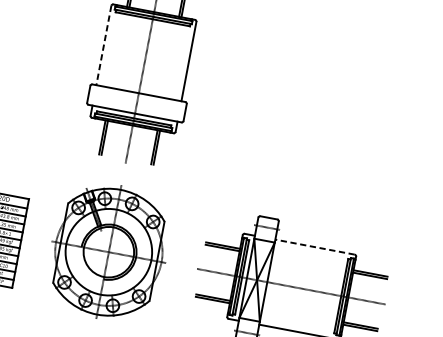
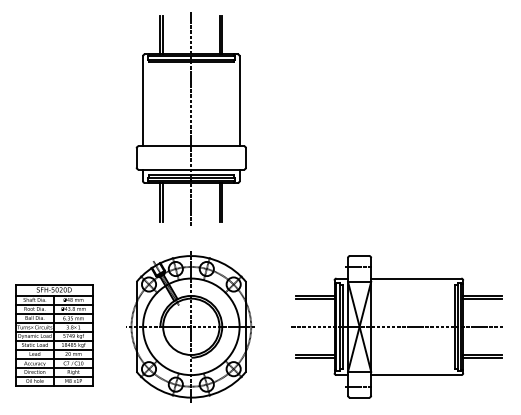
line: (104, 45) -> (143, 101), dashed -> solid
line: (314, 246) -> (415, 278), dashed -> solid

